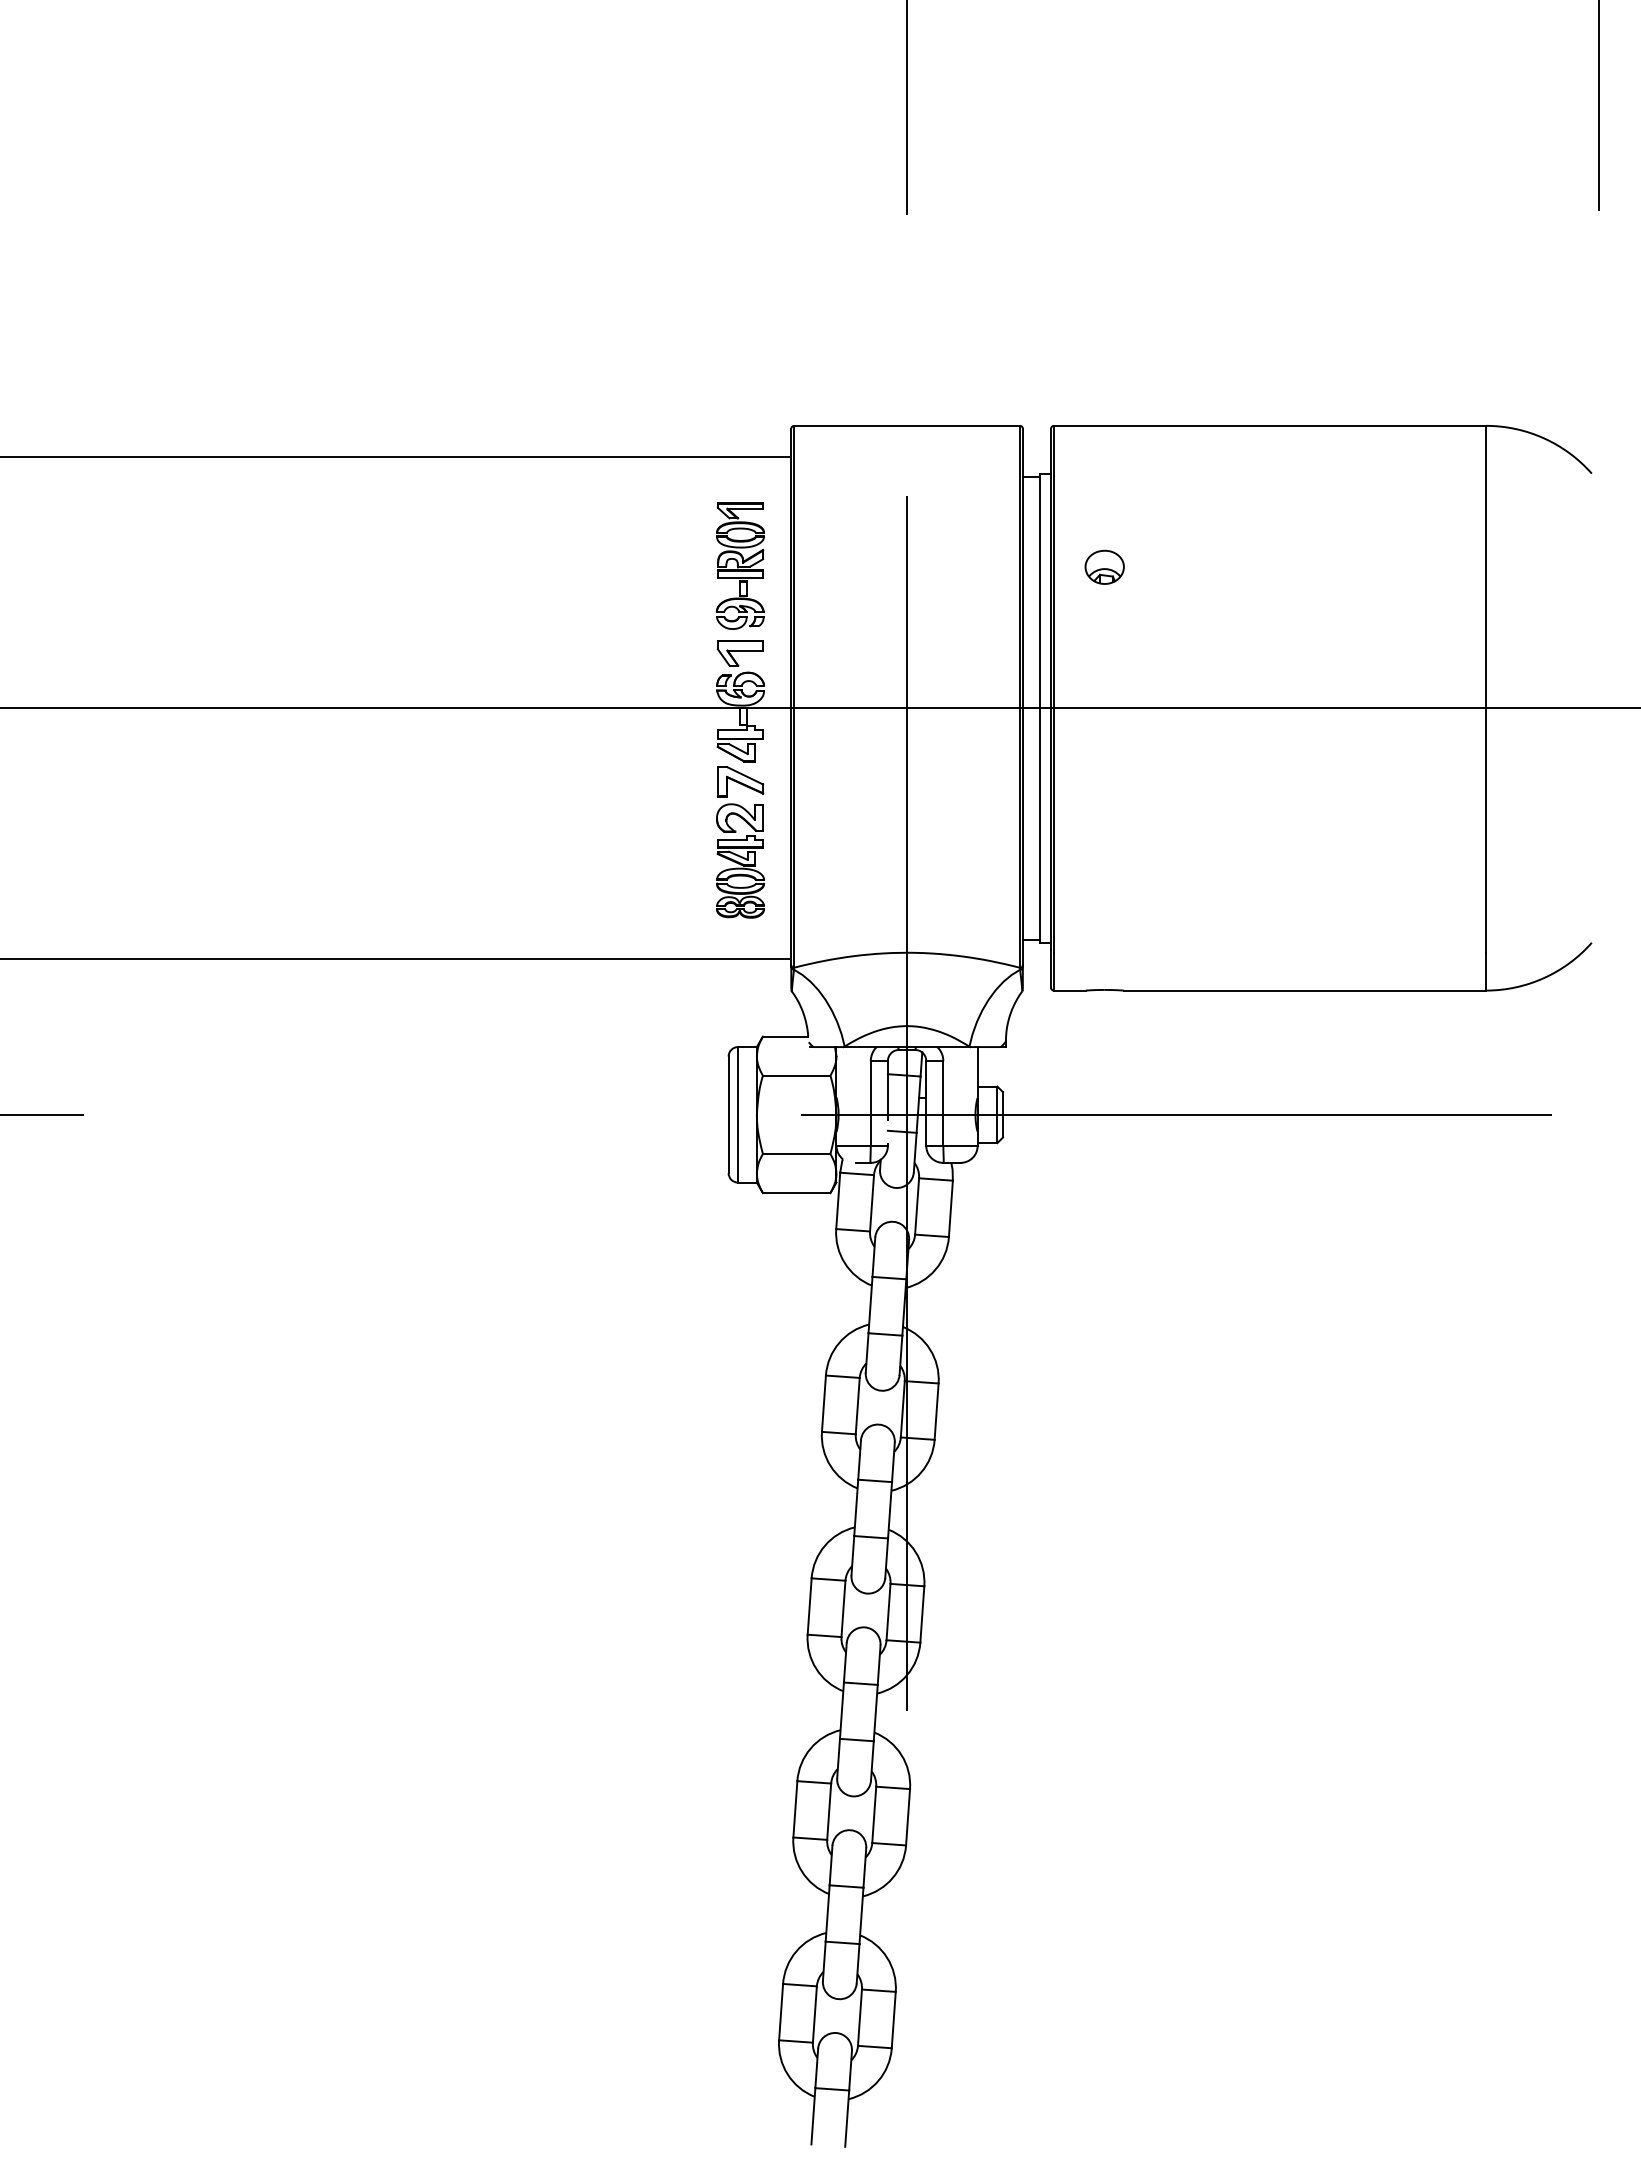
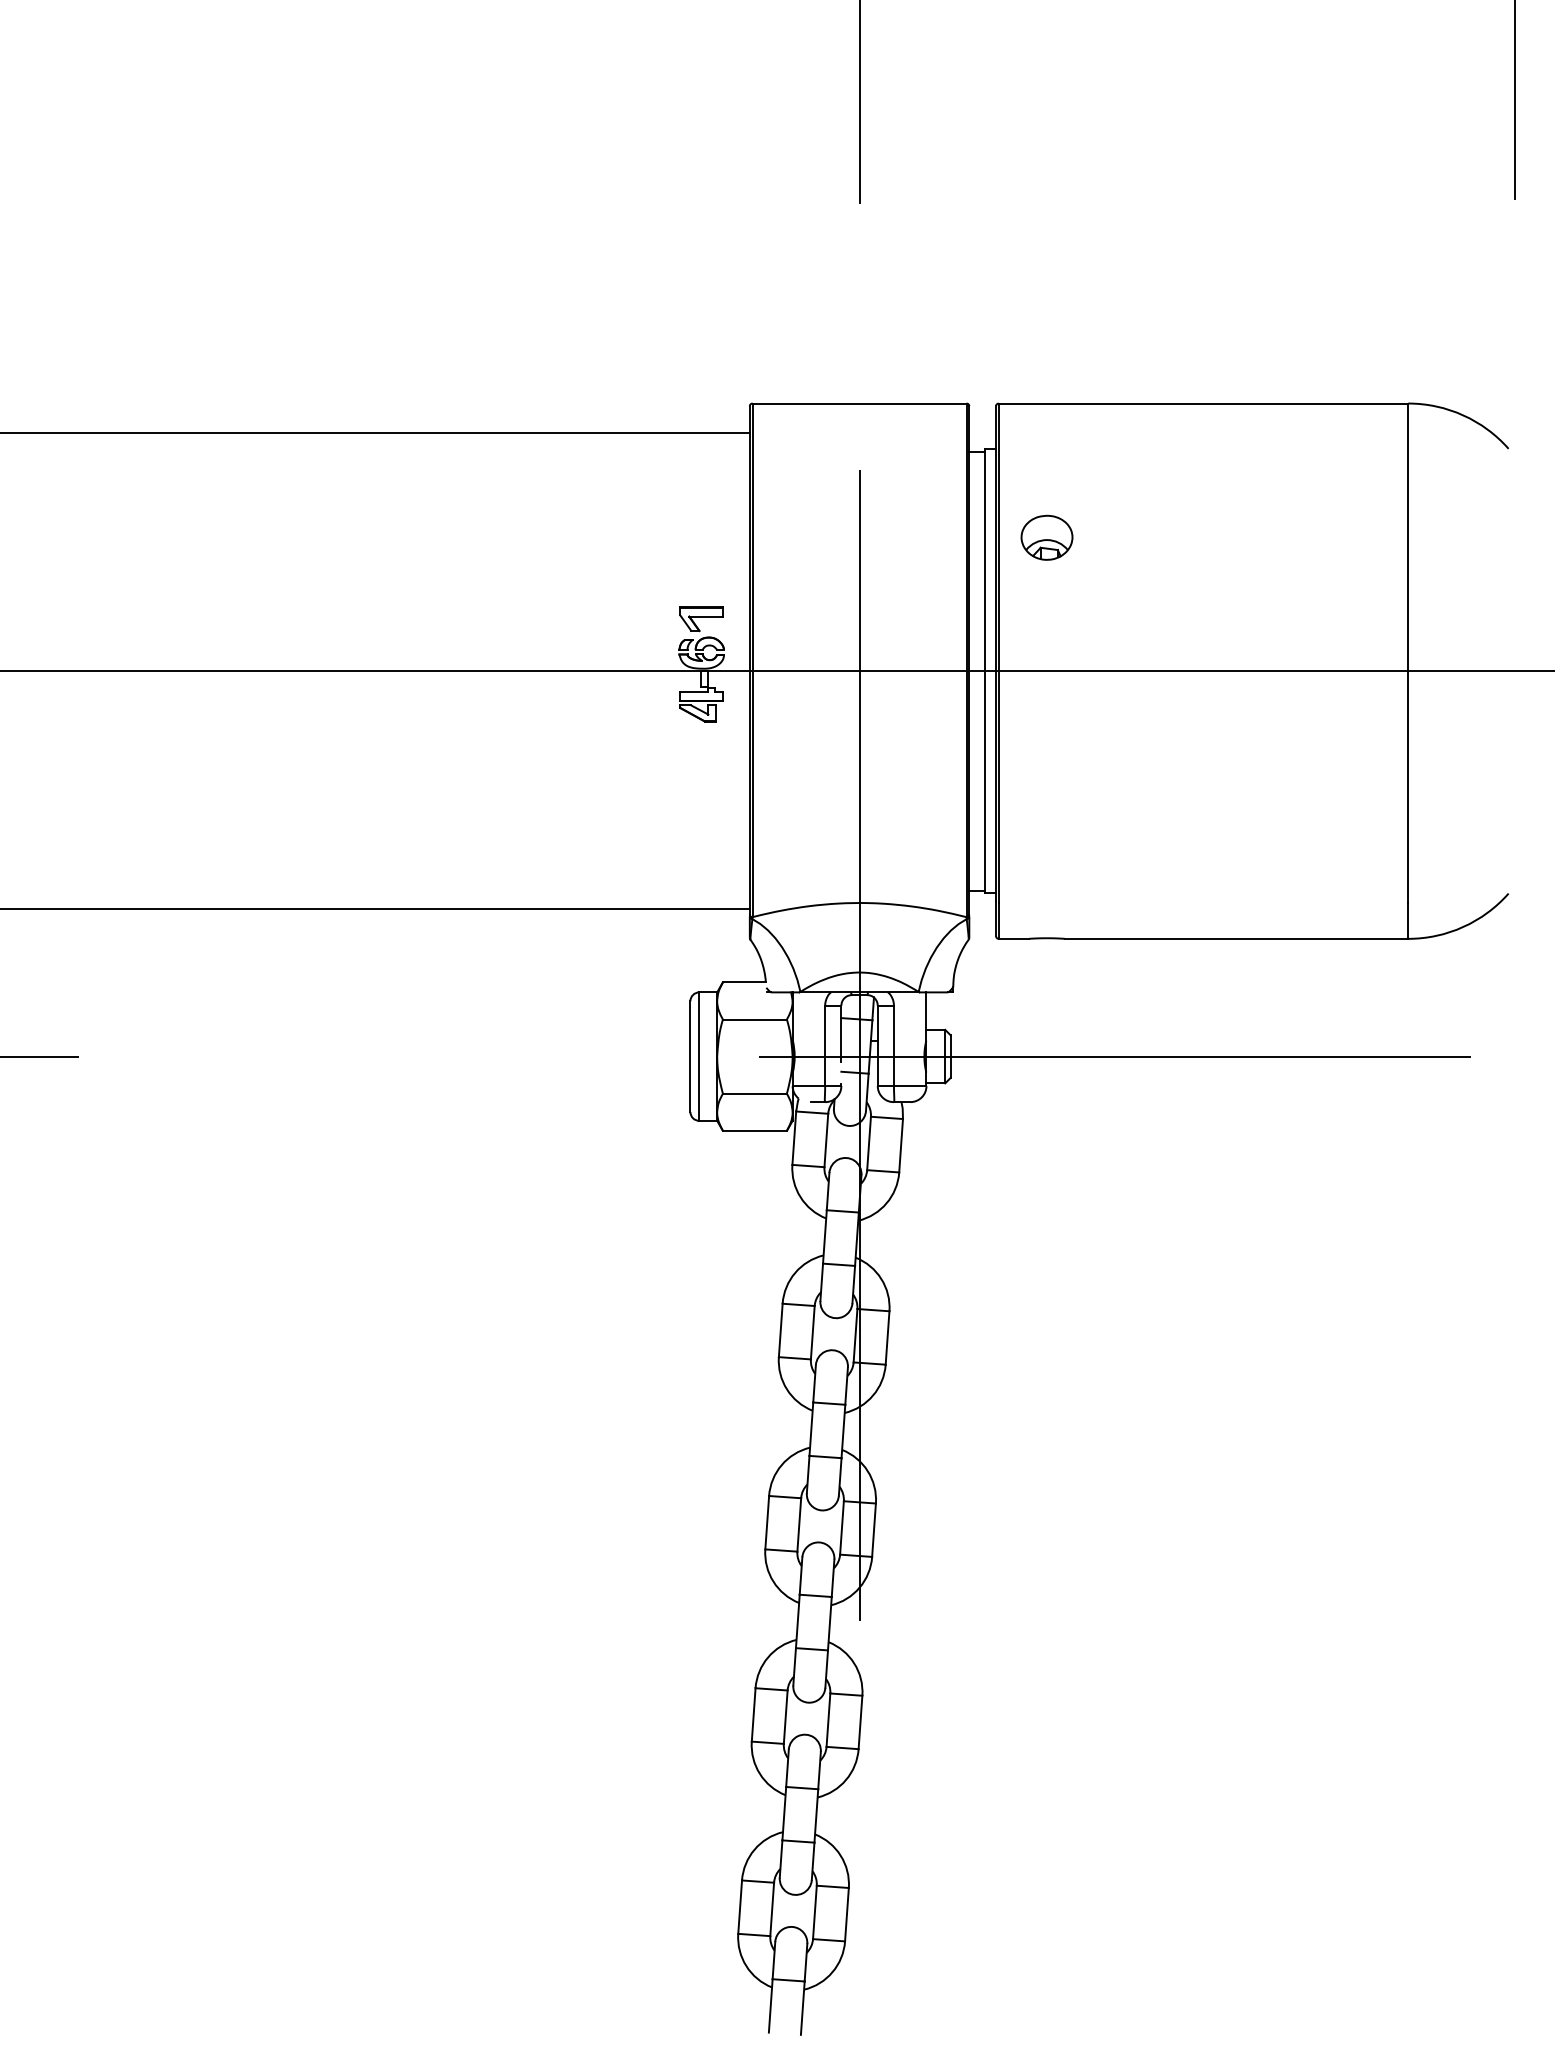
part: (739, 565) -> (700, 535), removed
part: (1104, 566) -> (1046, 536), size x1.4
part: (740, 842) -> (701, 798), removed

